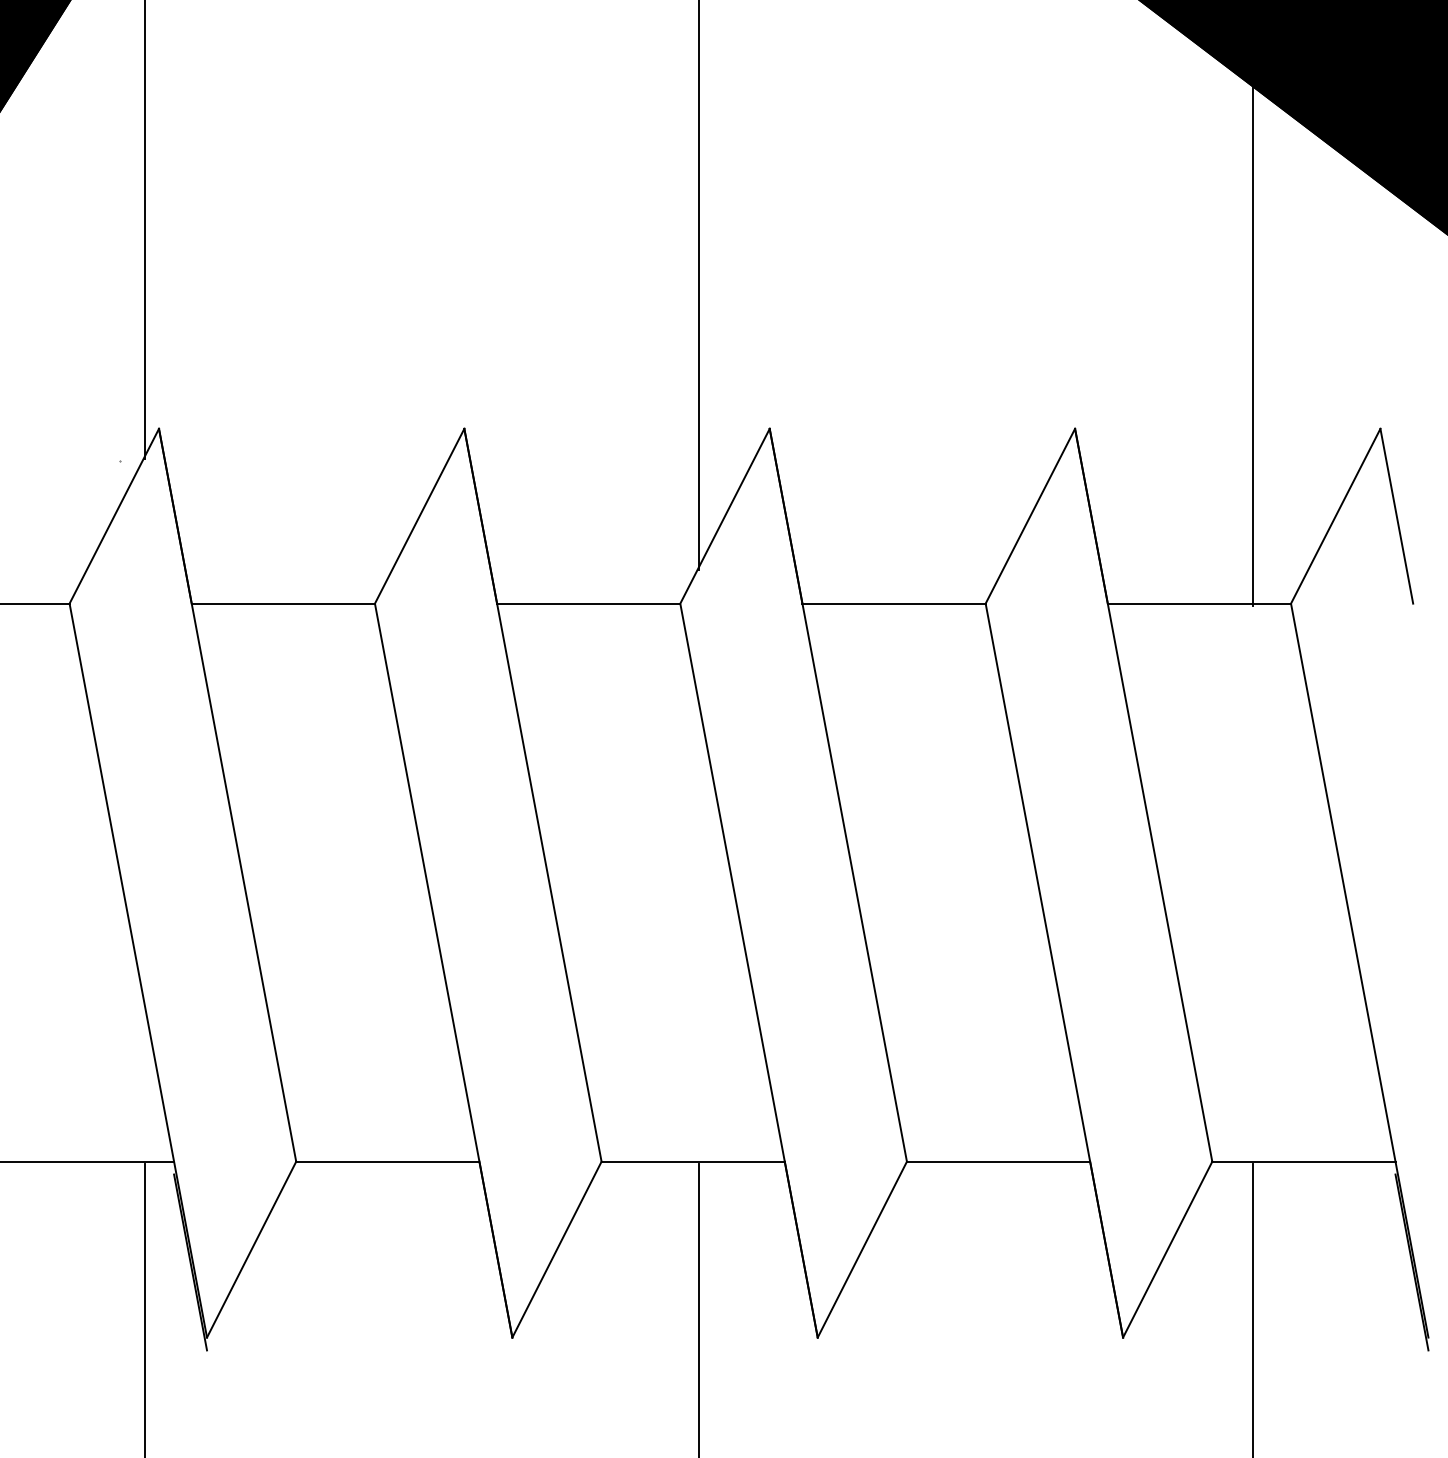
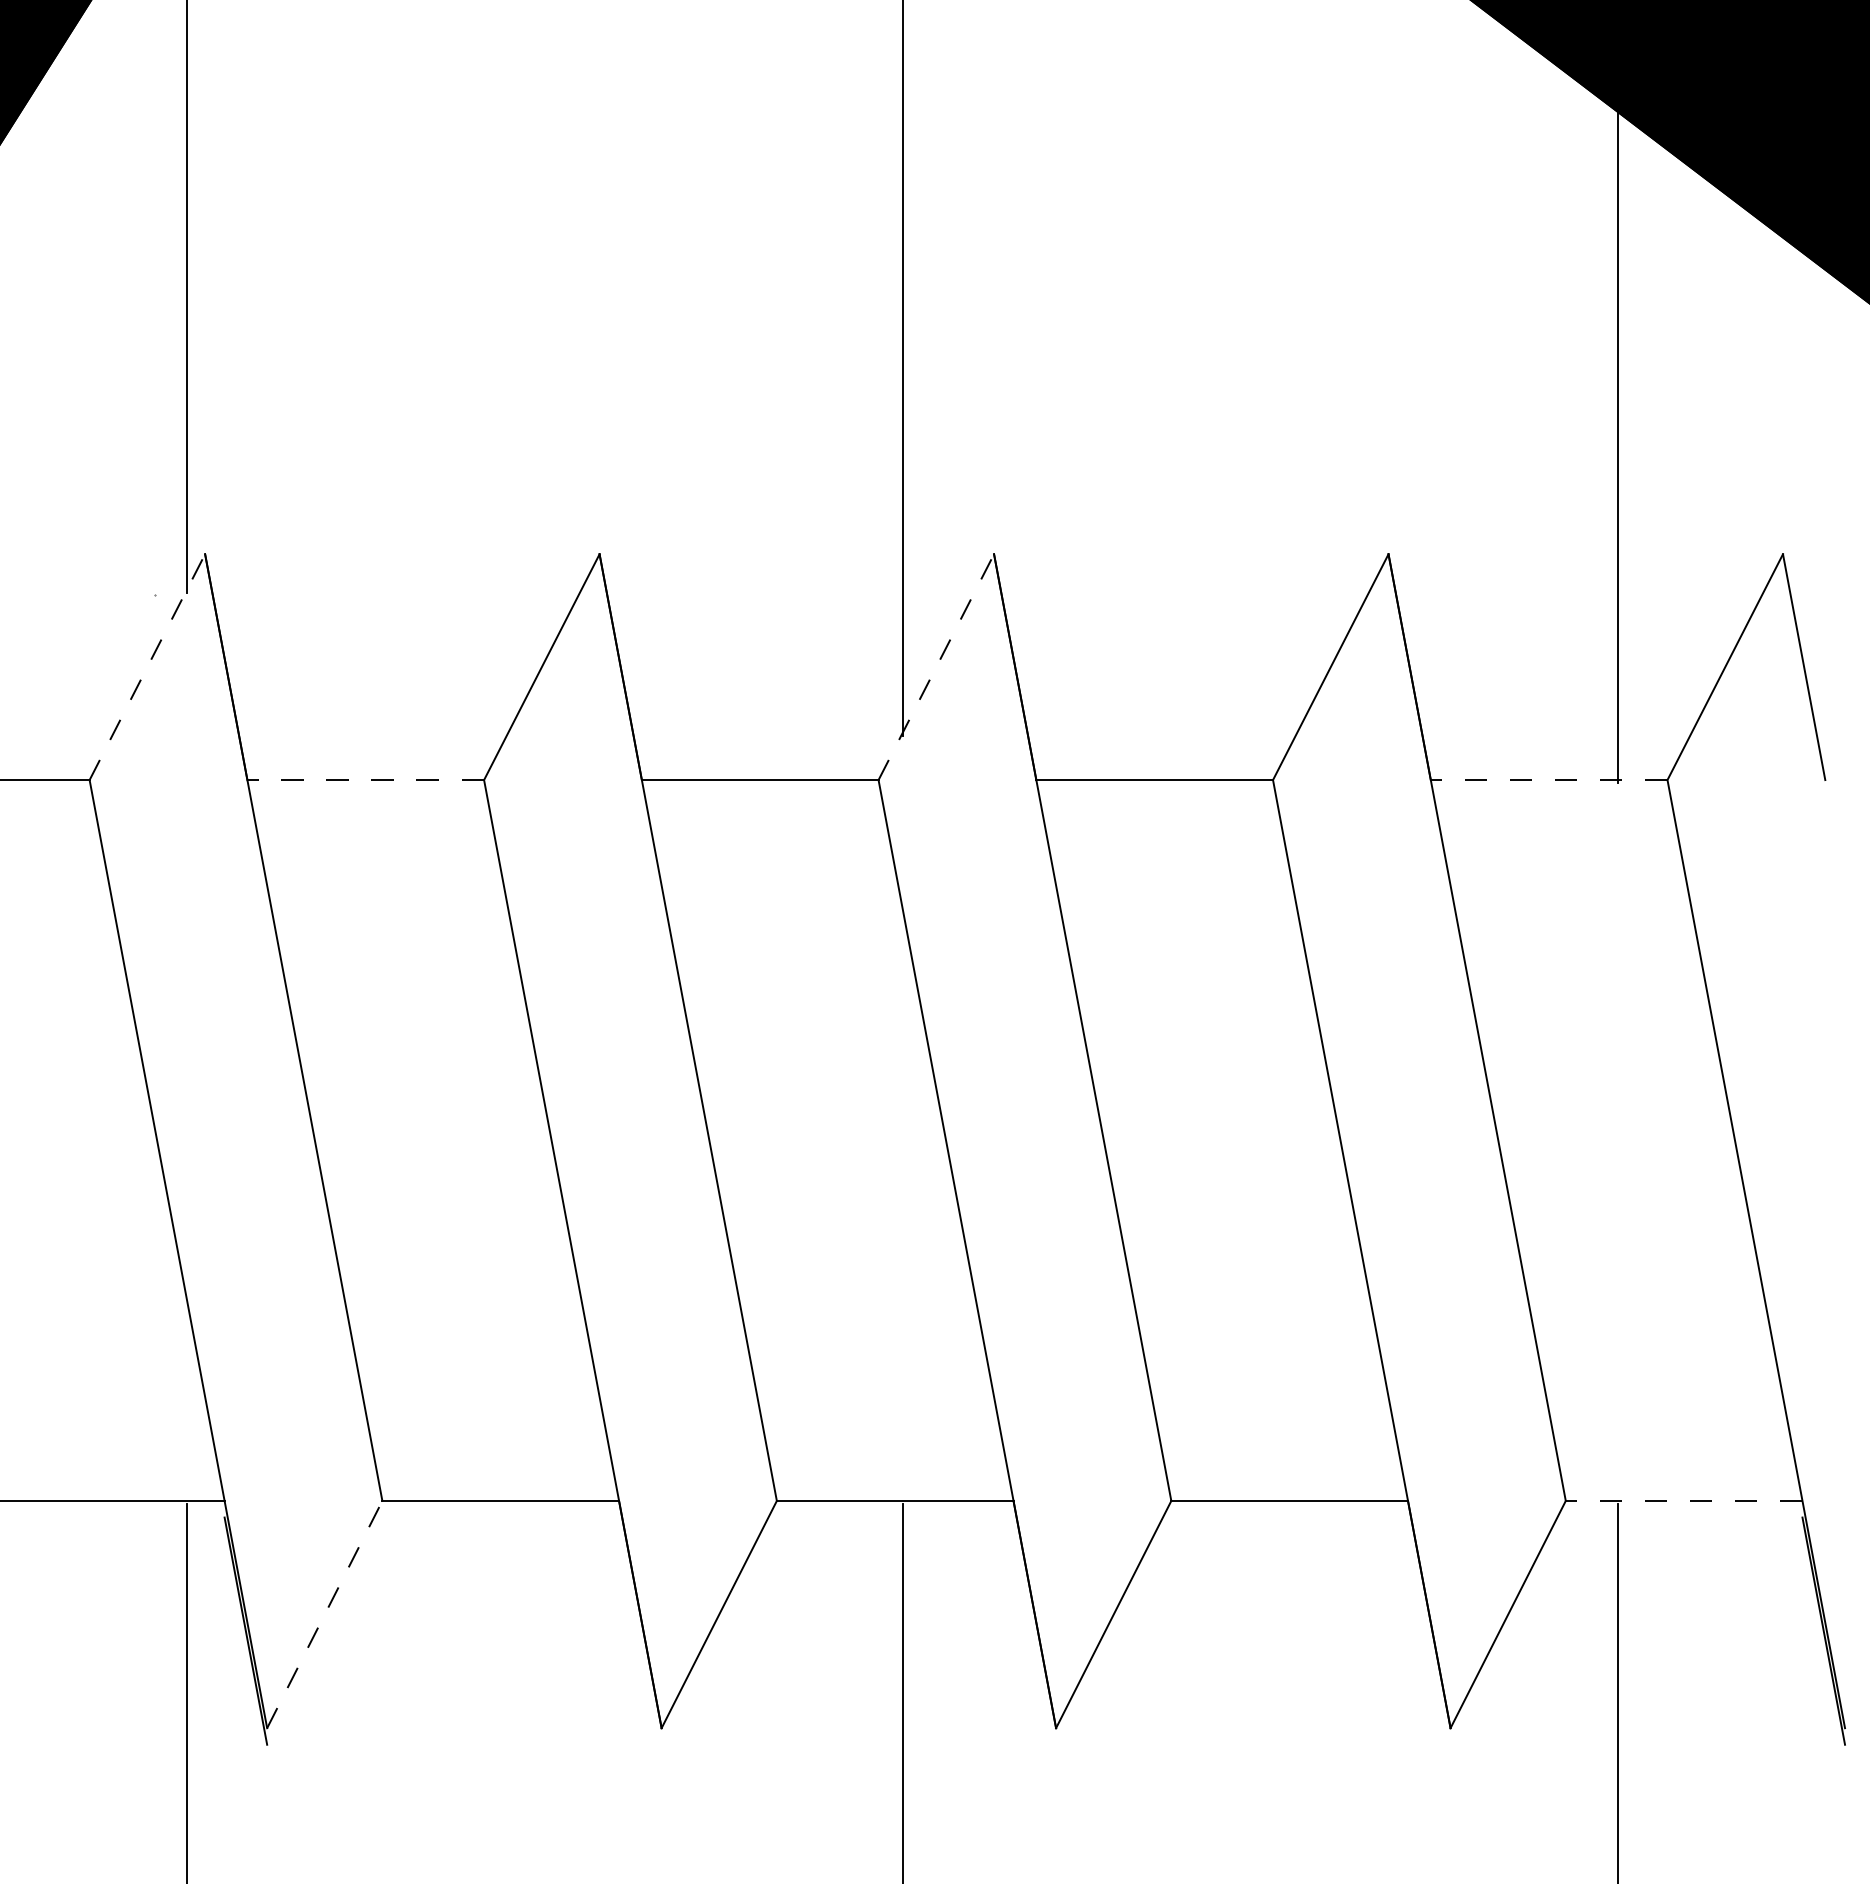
line: (114, 516) -> (147, 667), solid -> dashed
line: (725, 516) -> (936, 667), solid -> dashed
line: (283, 603) -> (365, 780), solid -> dashed
line: (1198, 603) -> (1548, 780), solid -> dashed
line: (1303, 1161) -> (1683, 1500), solid -> dashed
line: (252, 1249) -> (325, 1614), solid -> dashed

